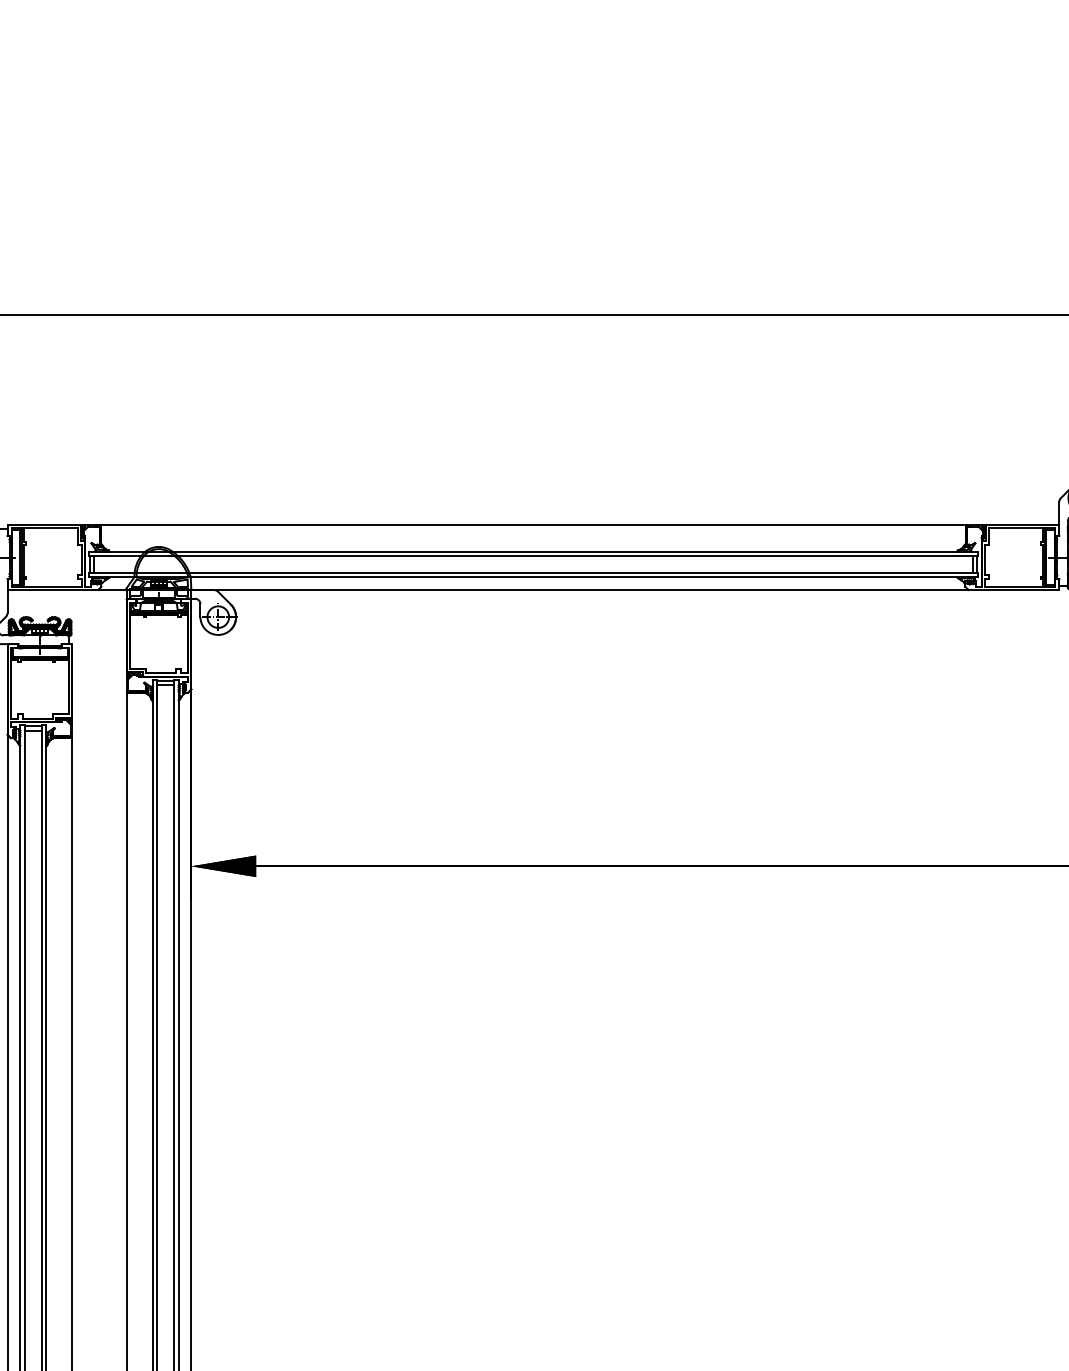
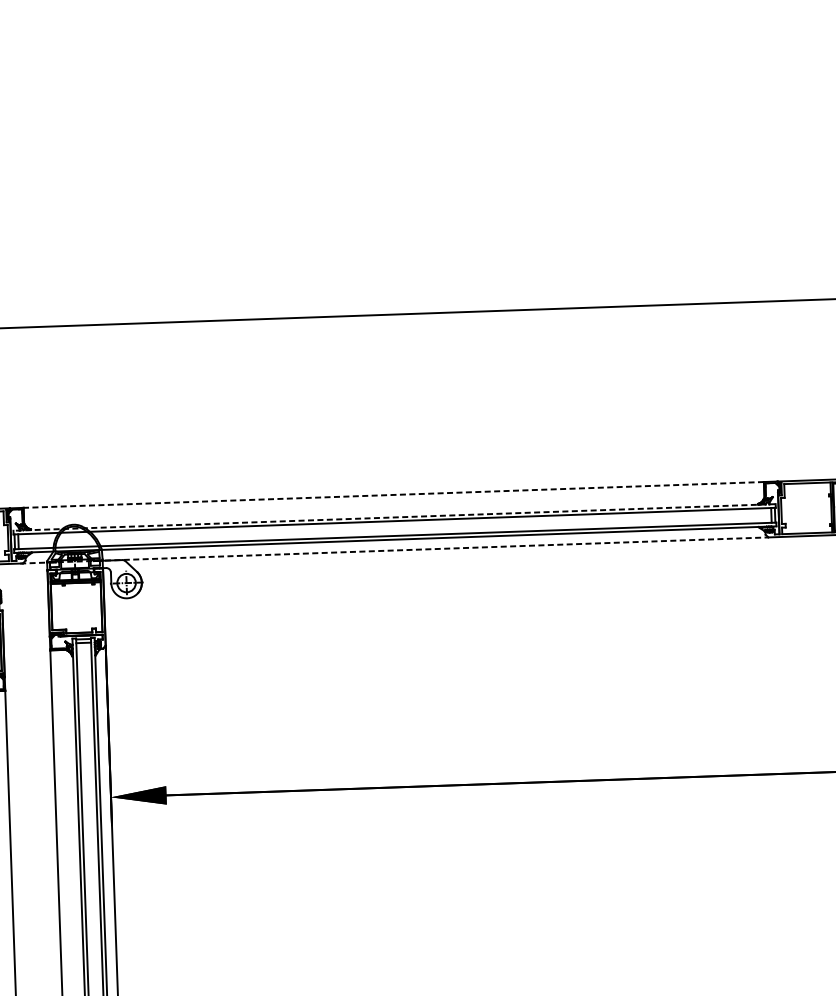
line: (531, 525) -> (392, 495), solid -> dashed
line: (533, 551) -> (394, 517), solid -> dashed
line: (531, 590) -> (394, 550), solid -> dashed

